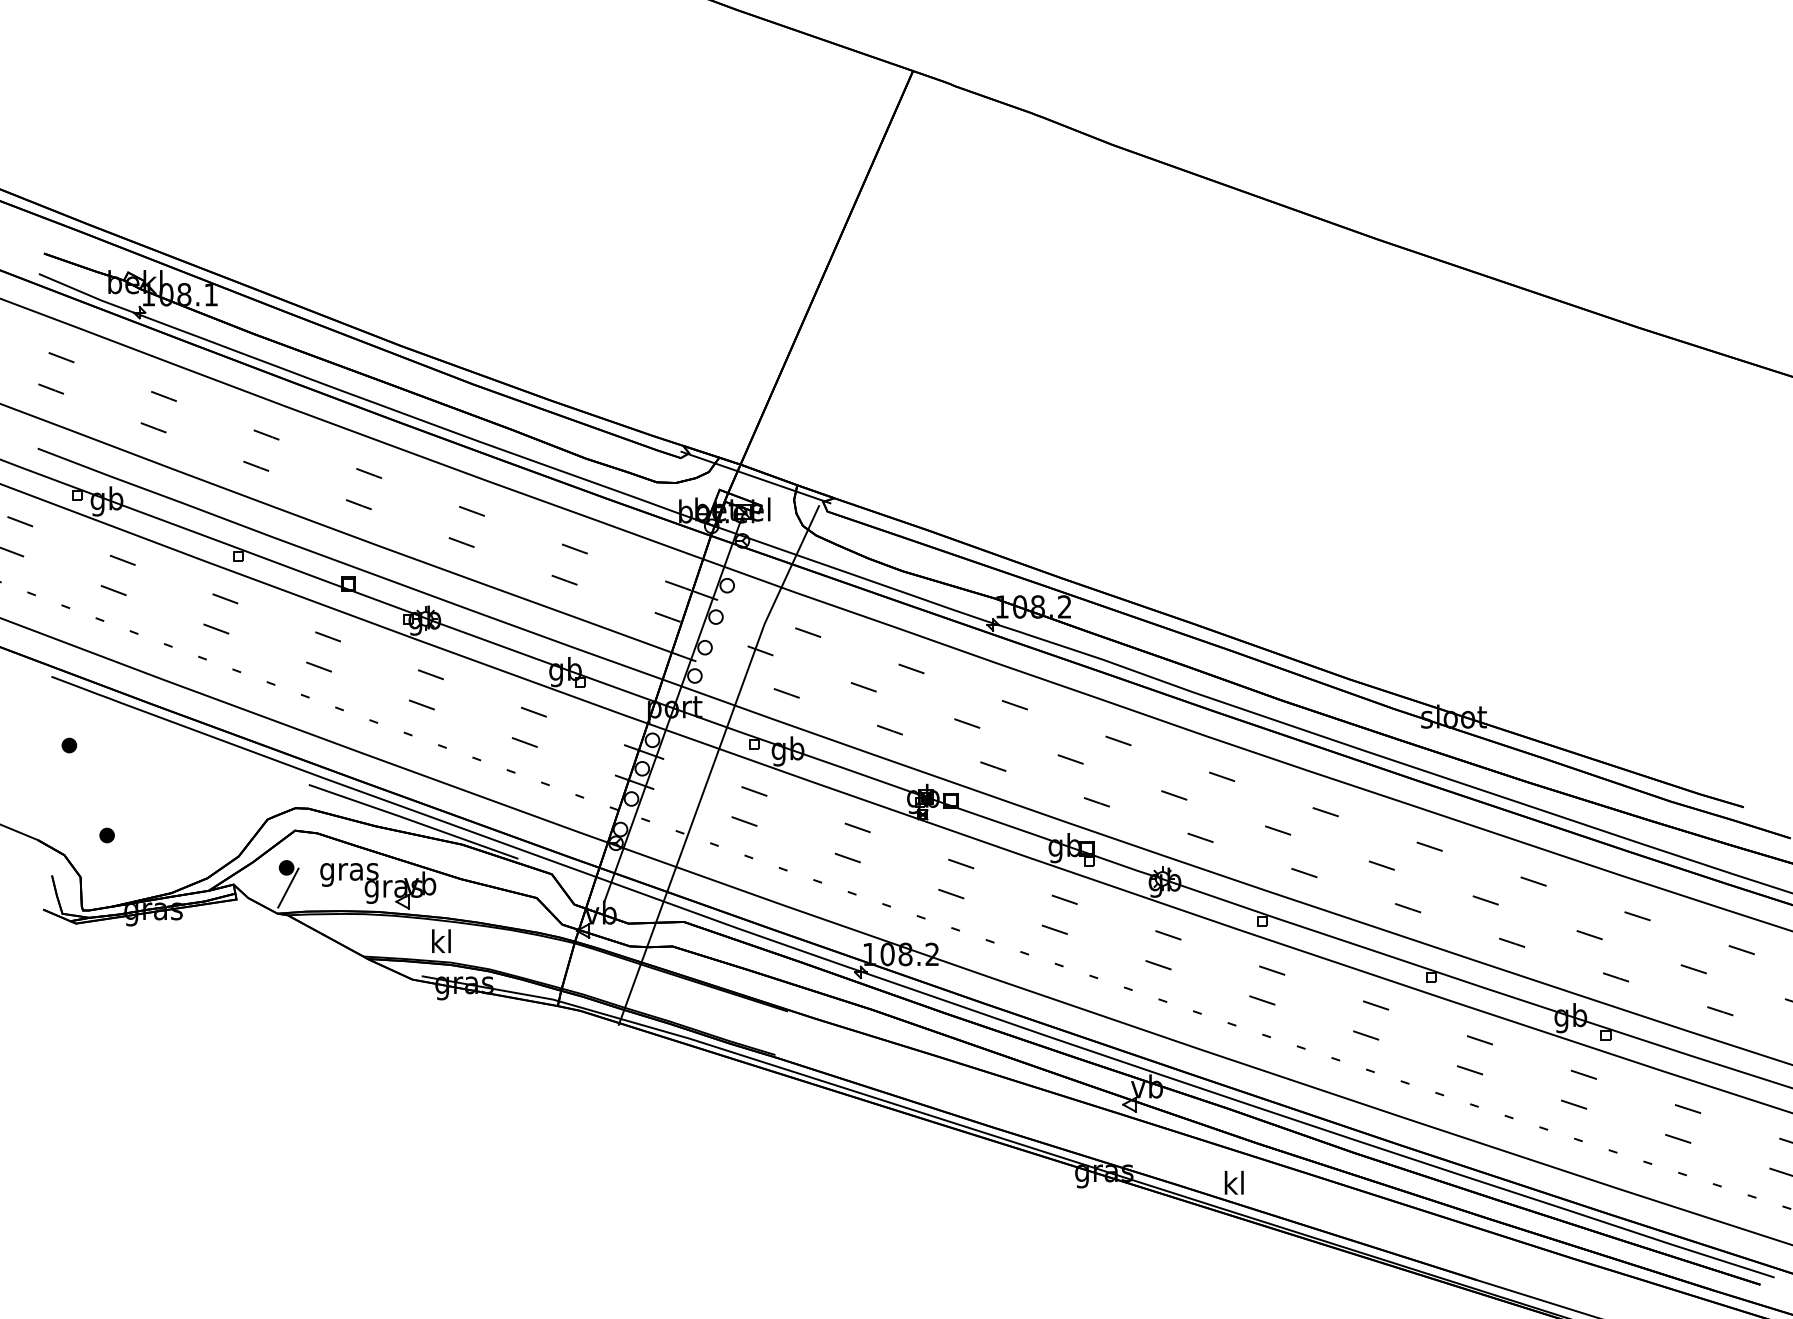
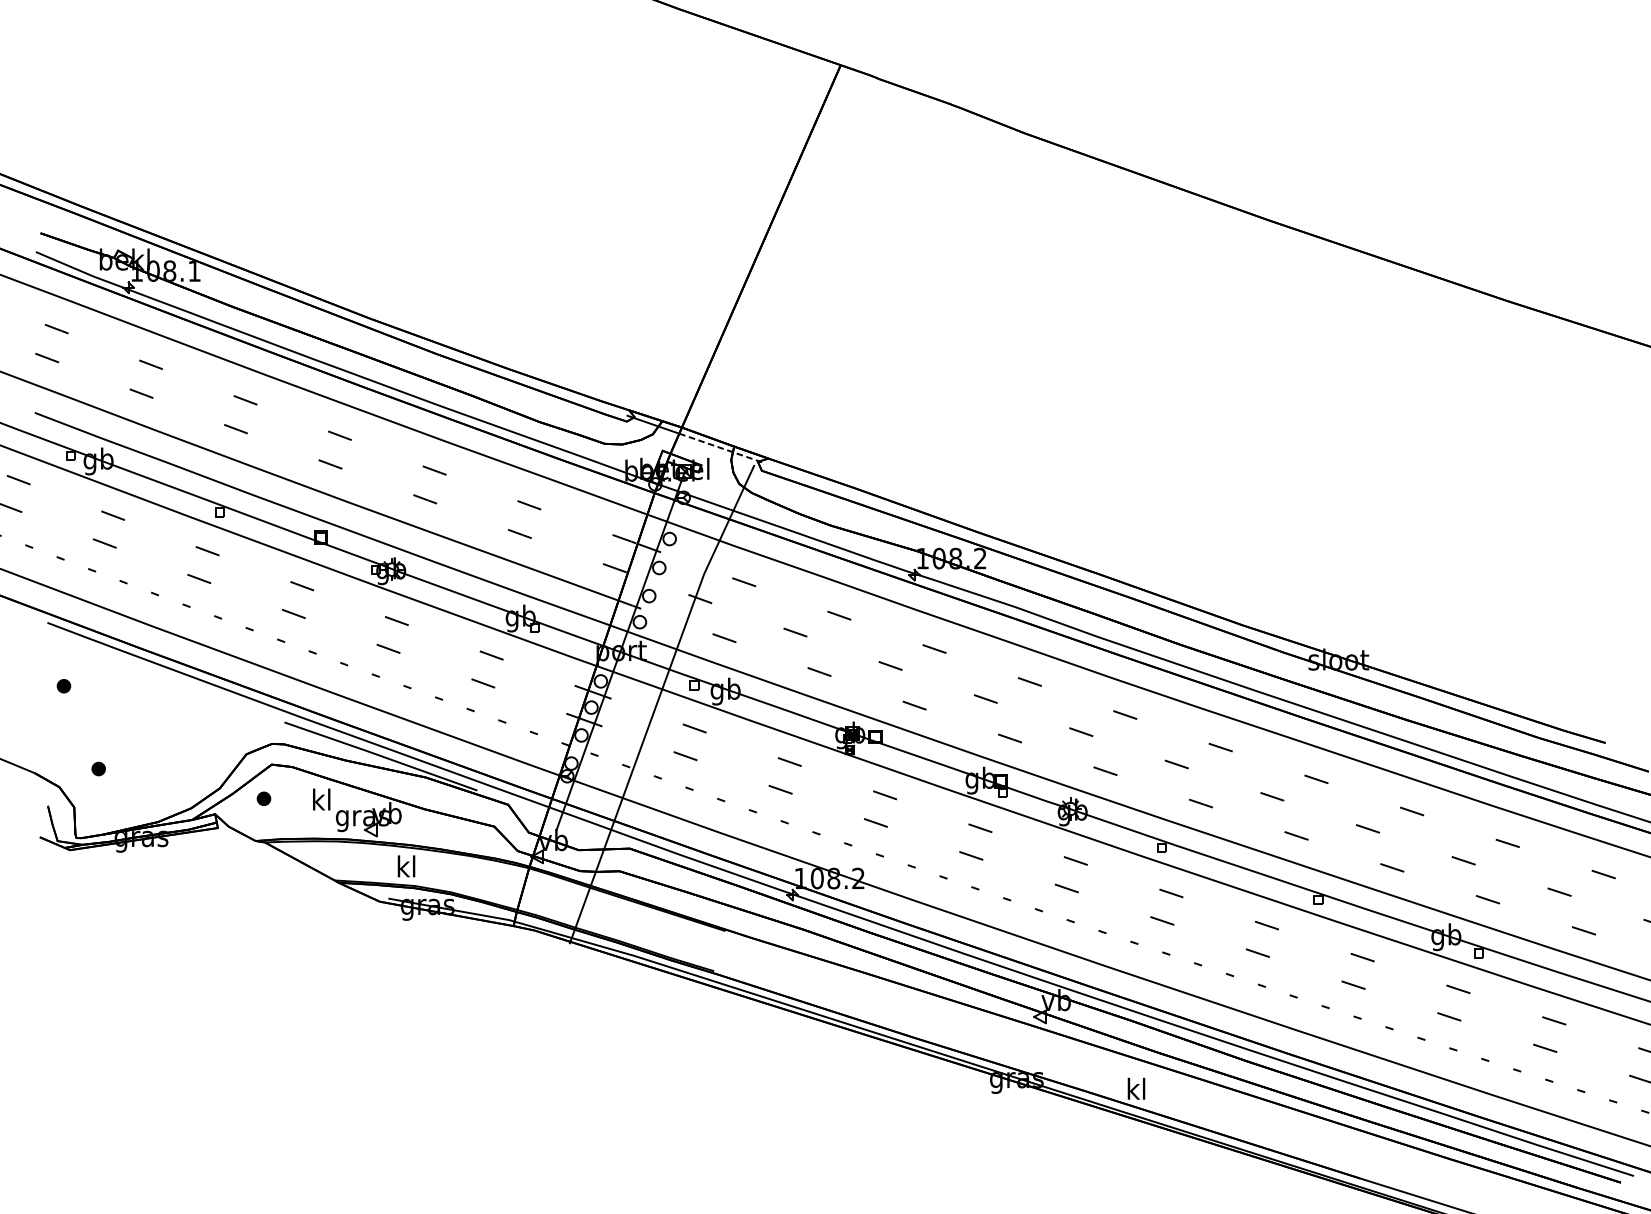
line: (784, 487) -> (722, 448), solid -> dashed
text: (349, 871) -> (321, 802), gras -> kl
line: (288, 887) -> (265, 816), removed

